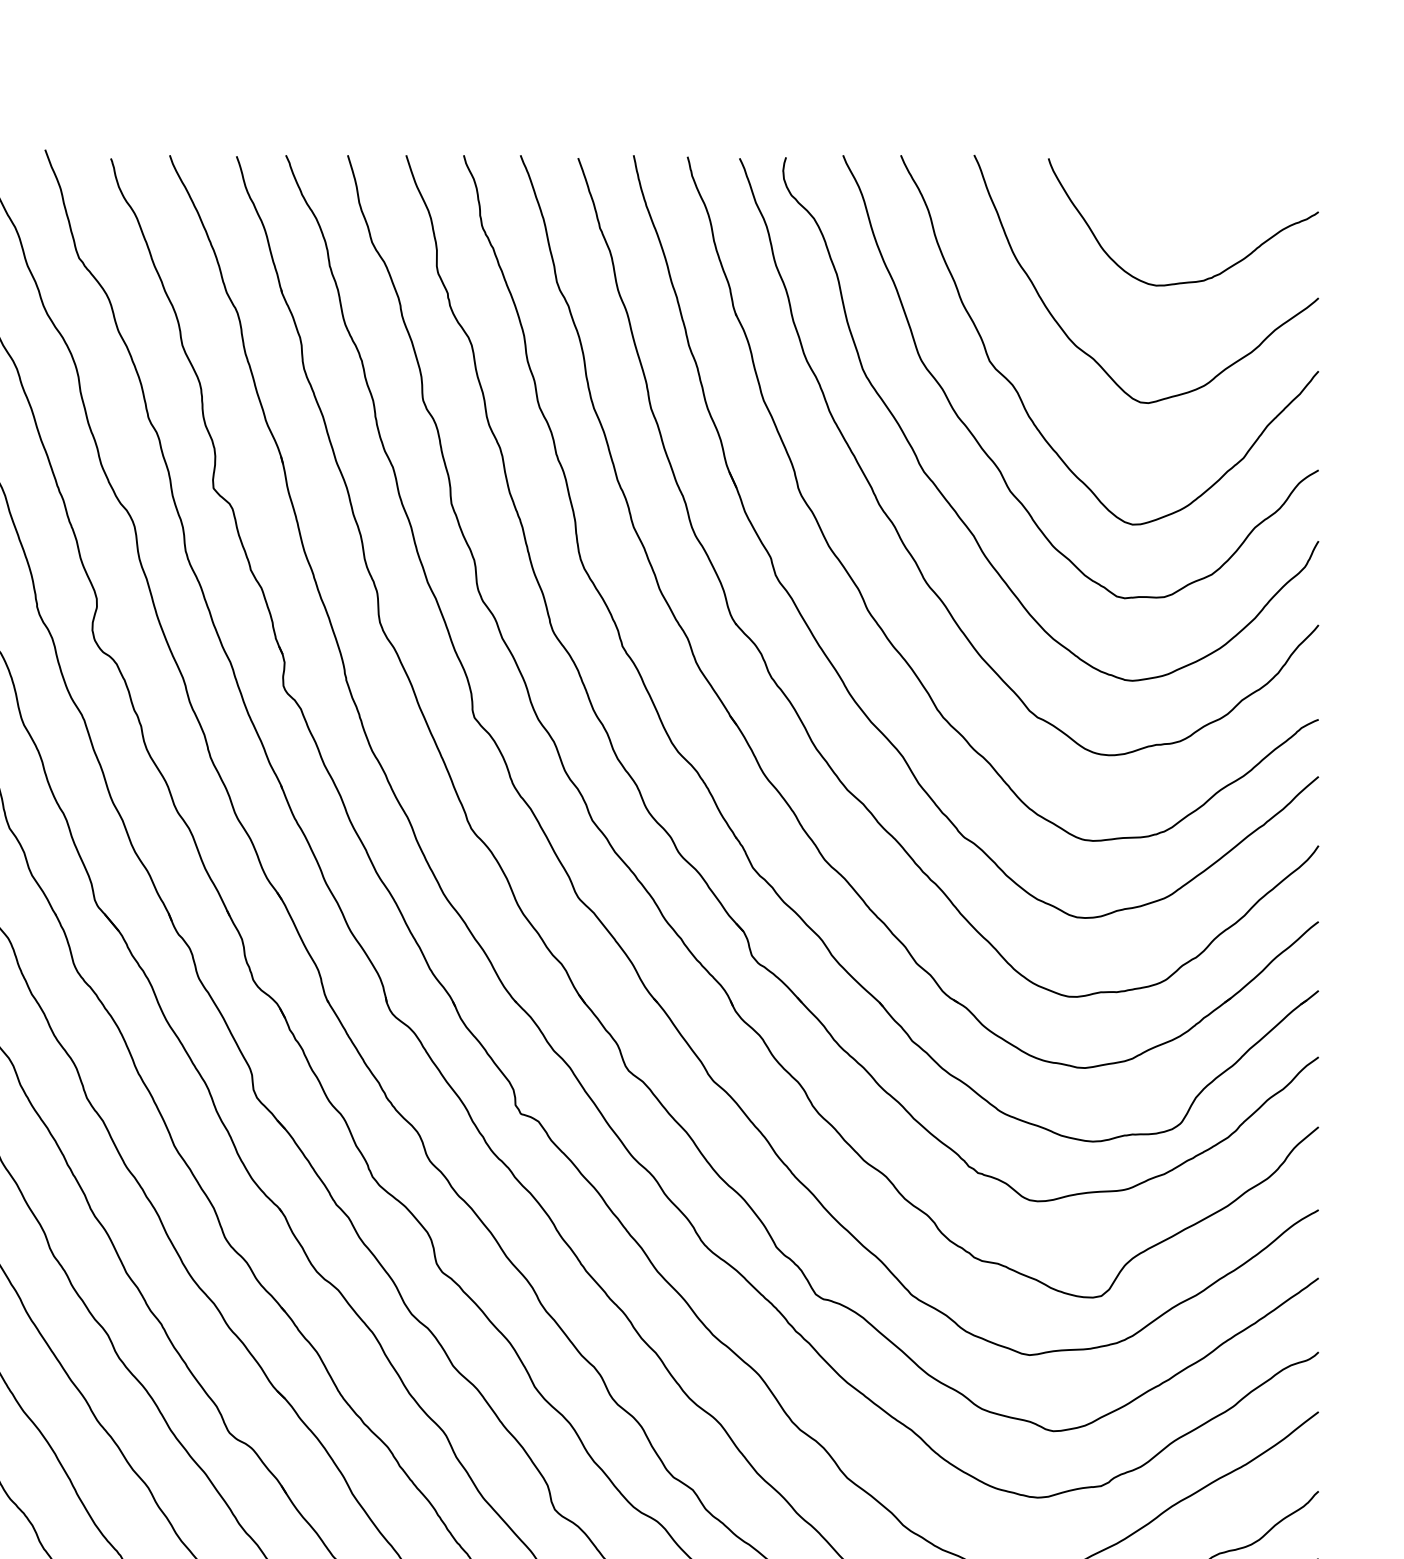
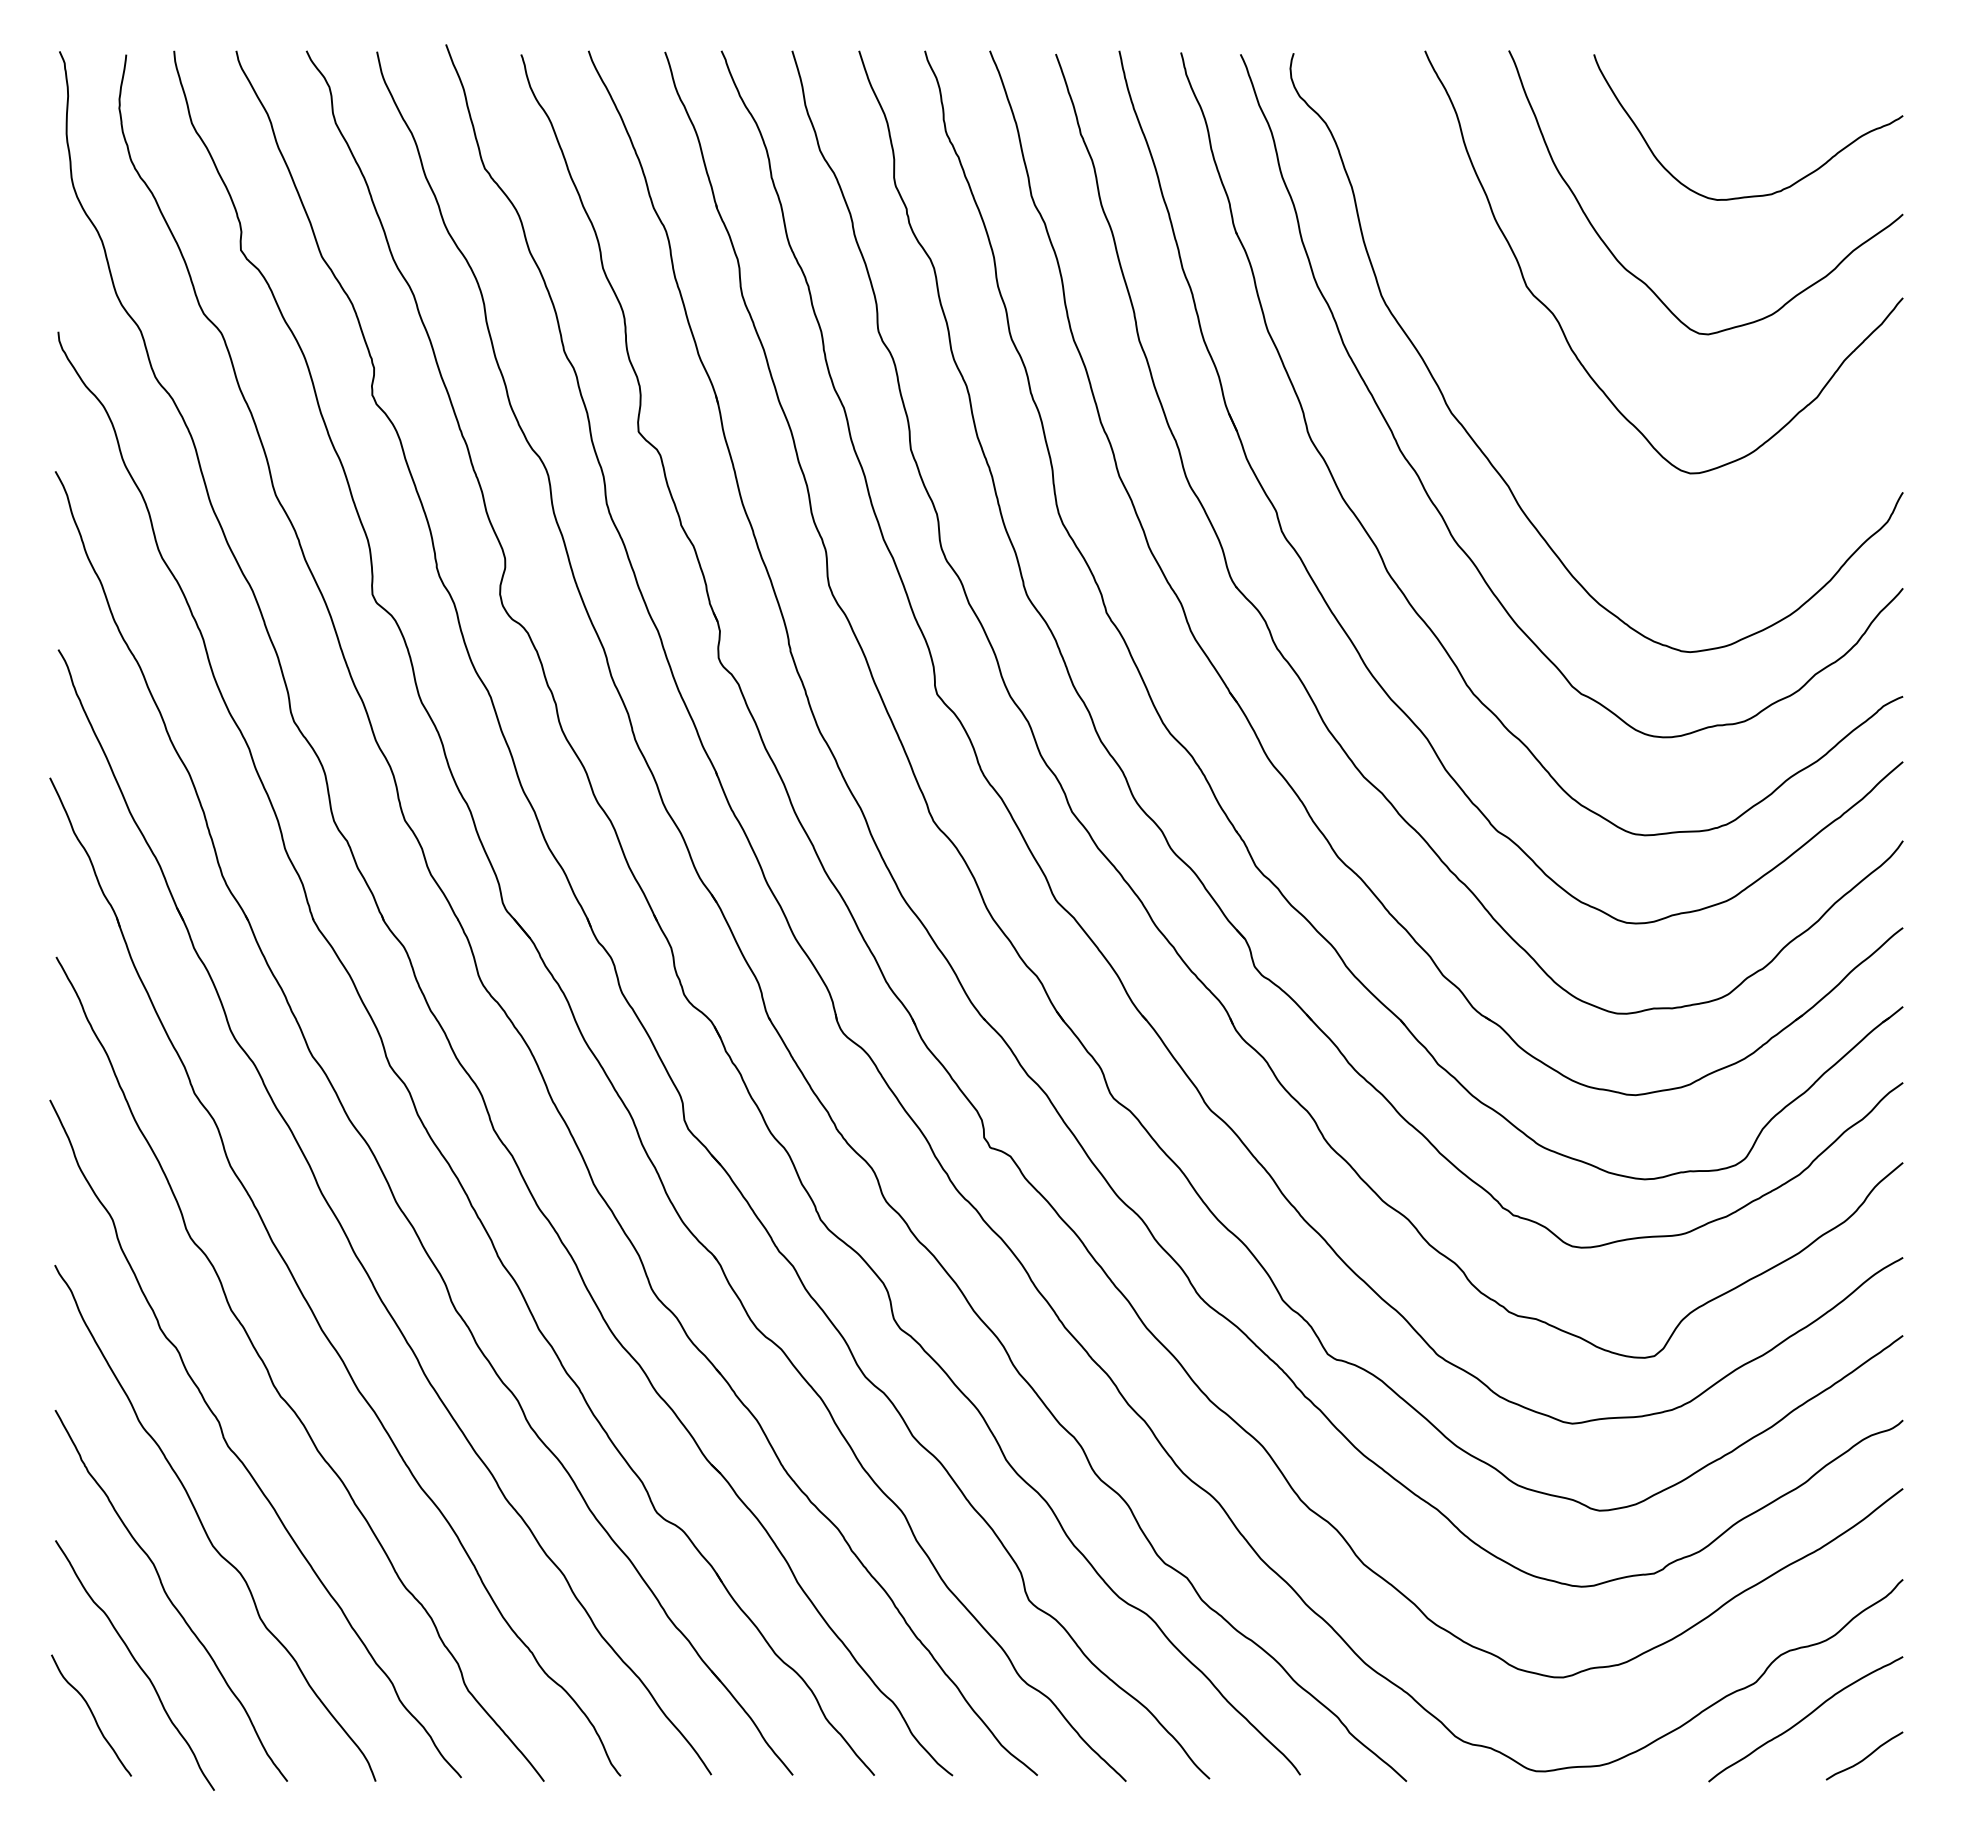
curve: (986, 453) -> (1523, 391), removed

